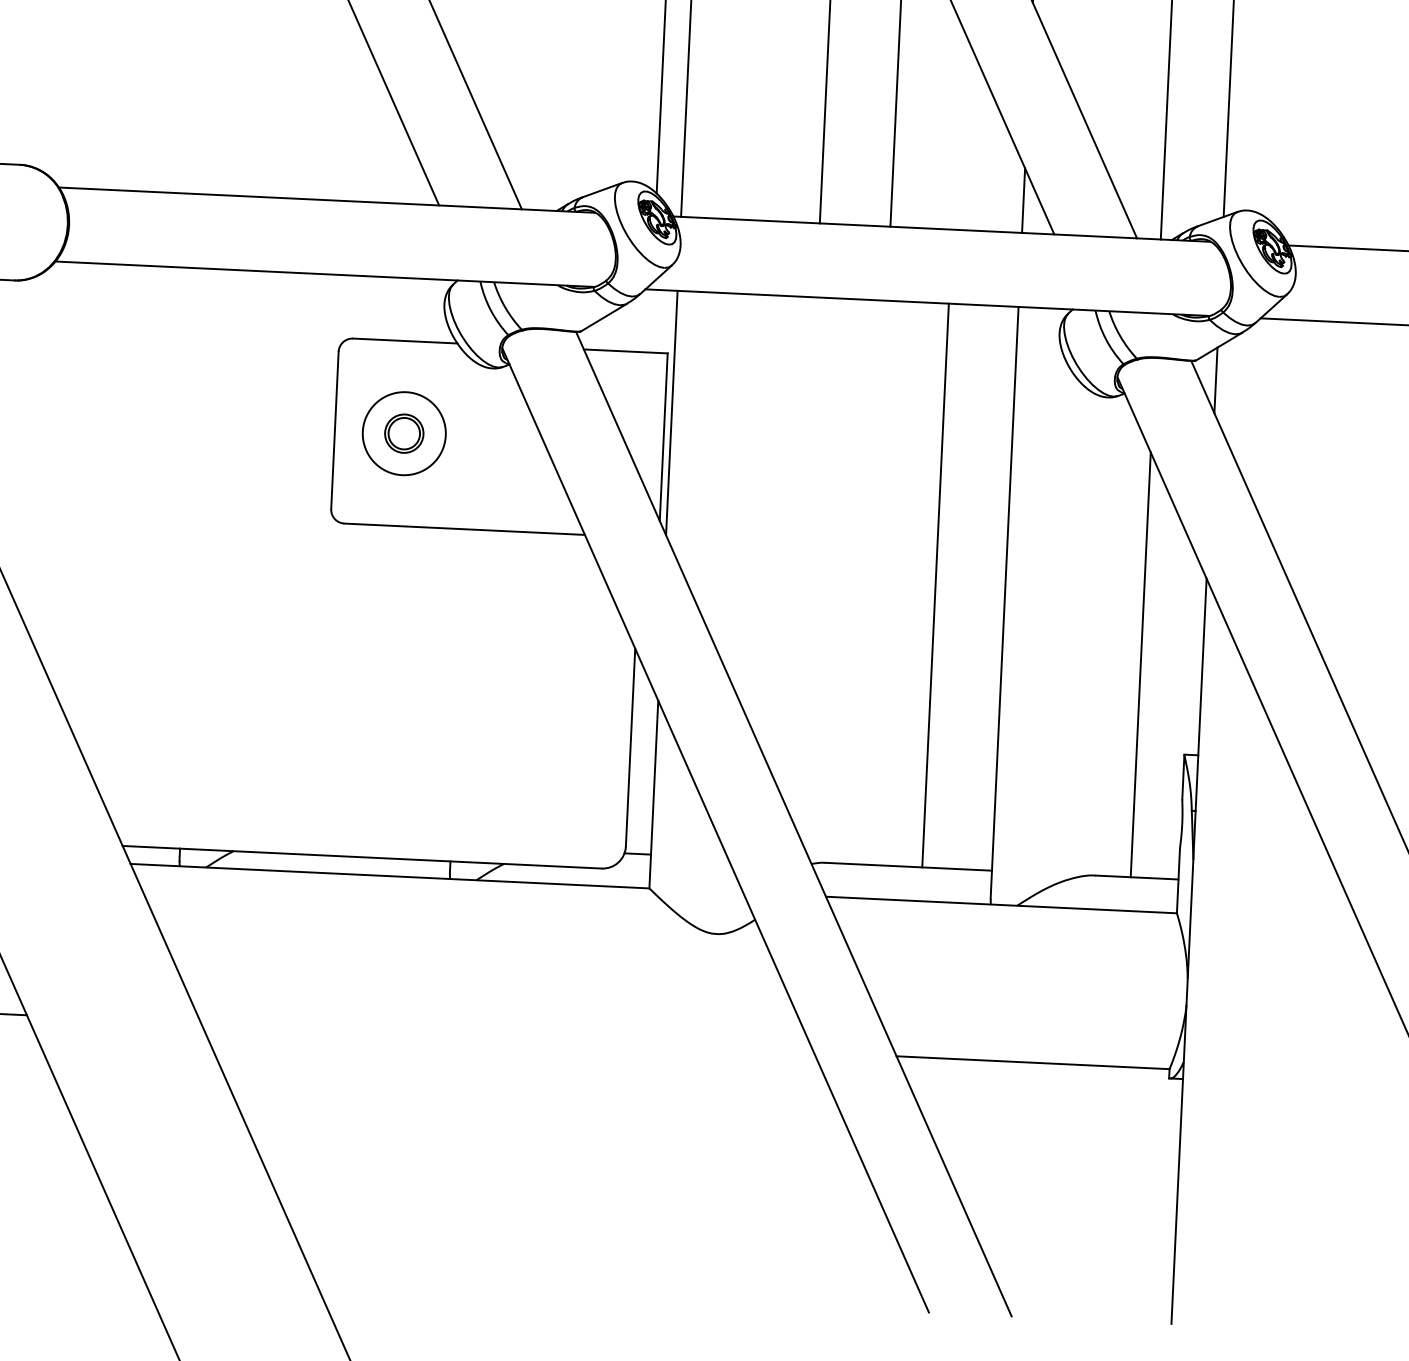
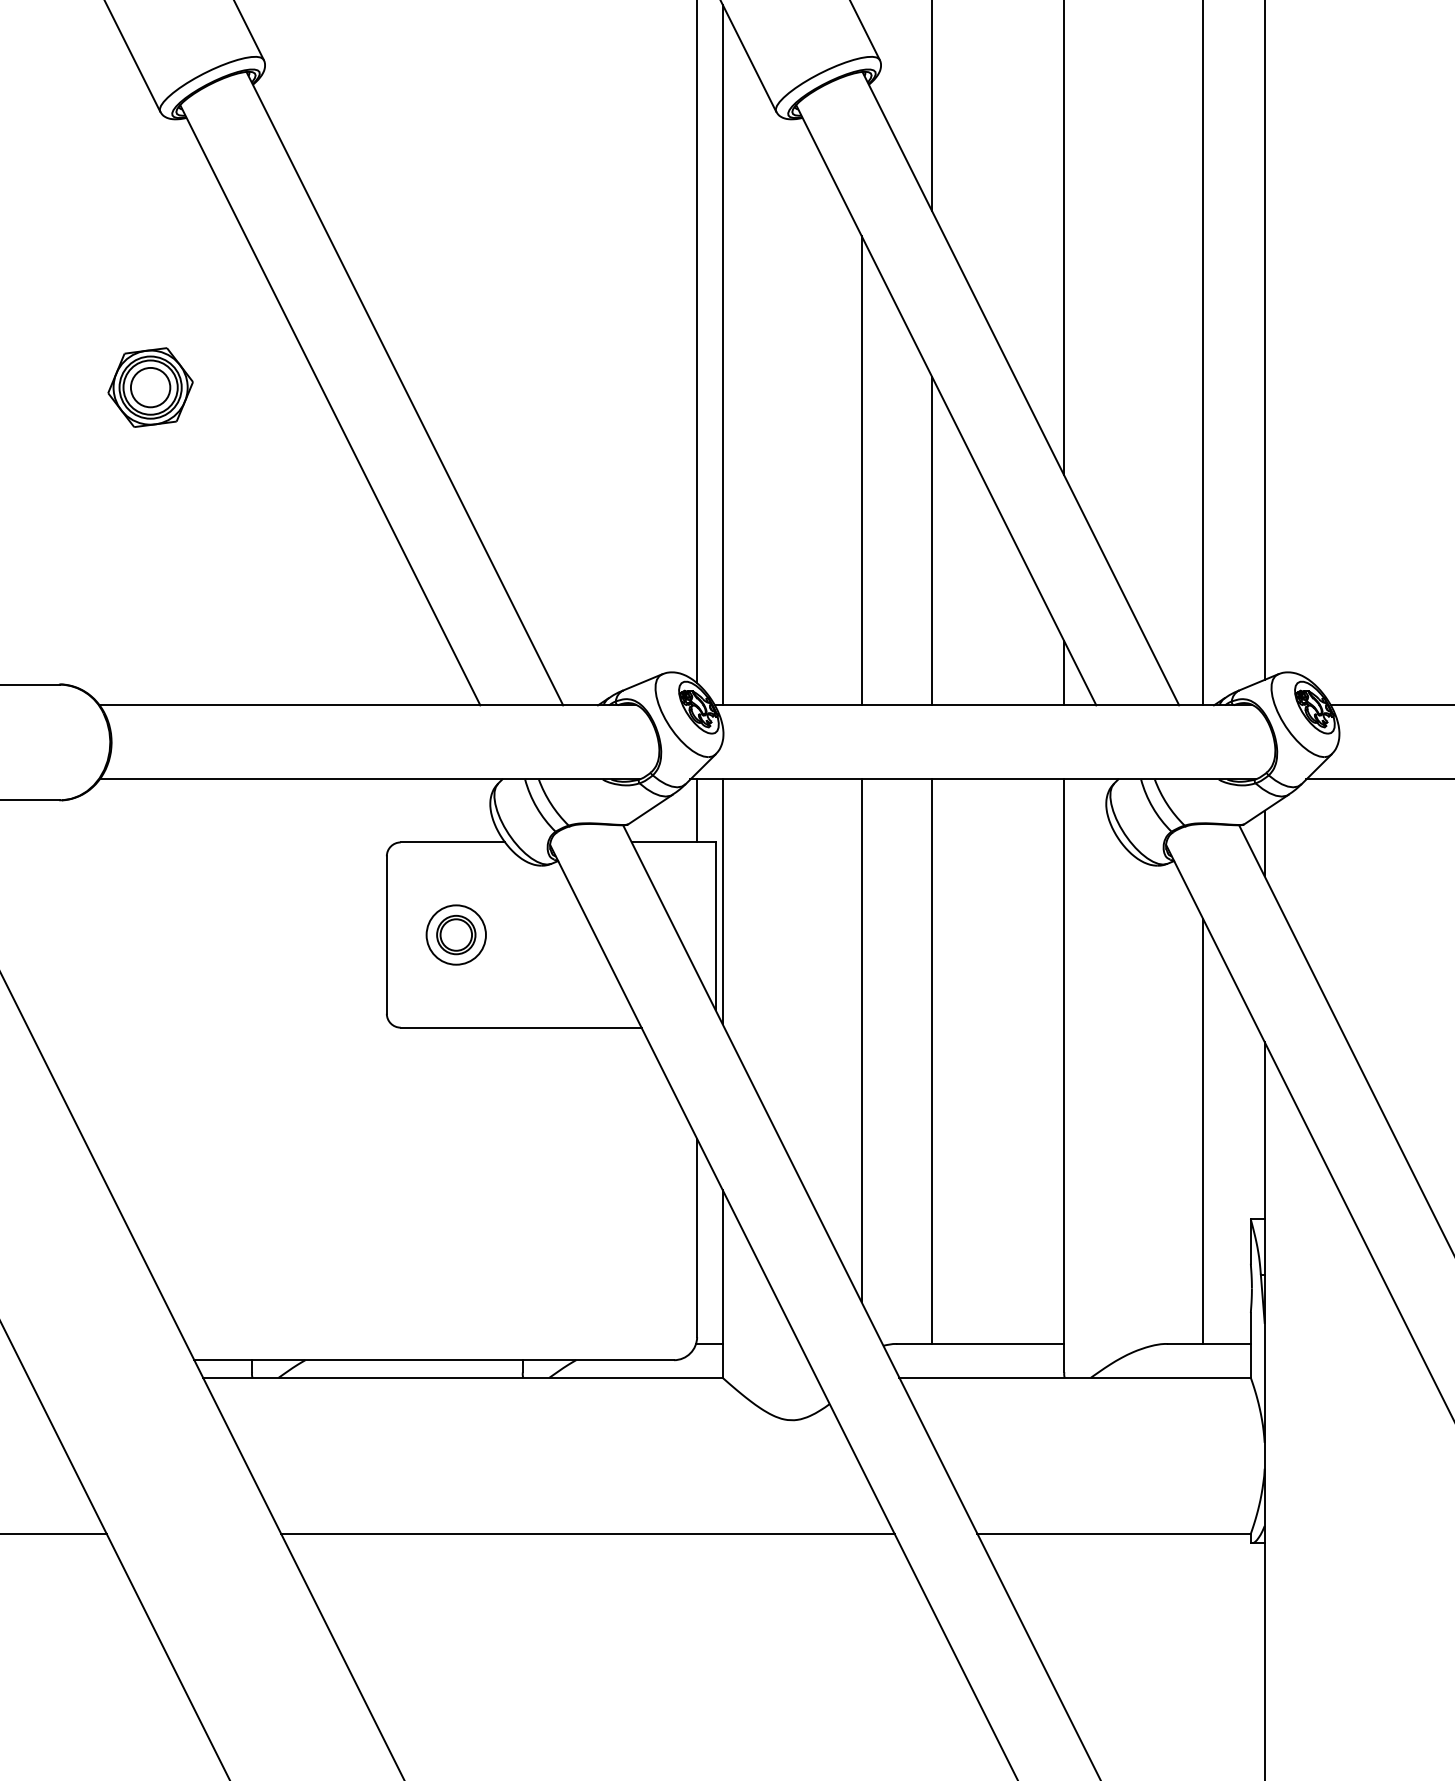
line: (651, 320) -> (697, 810), added
circle: (403, 433) -> (455, 934), size x0.71
line: (804, 558) -> (861, 1040), added
line: (935, 585) -> (932, 1061), moved
line: (507, 1037) -> (587, 1533), added

